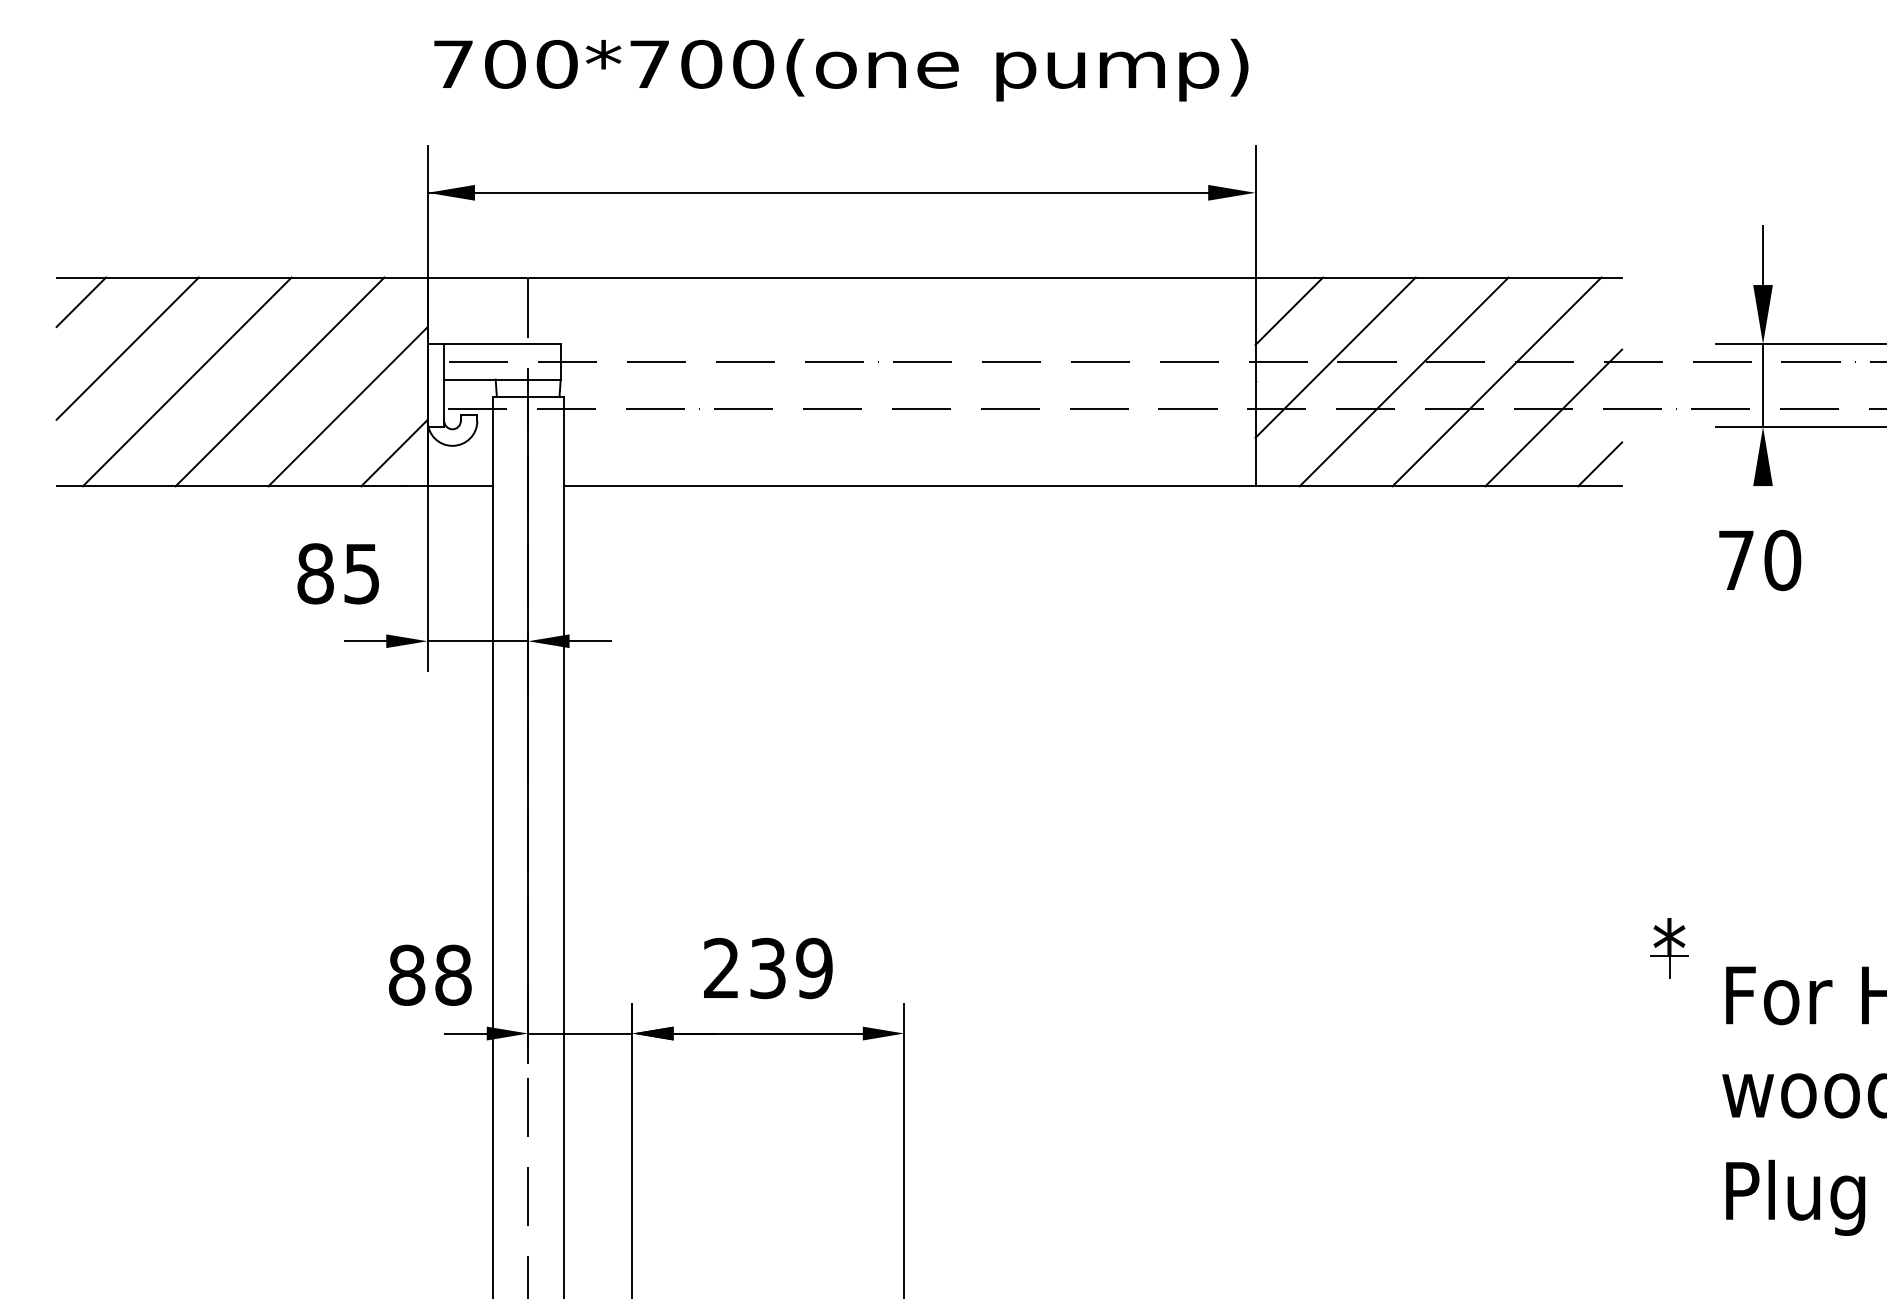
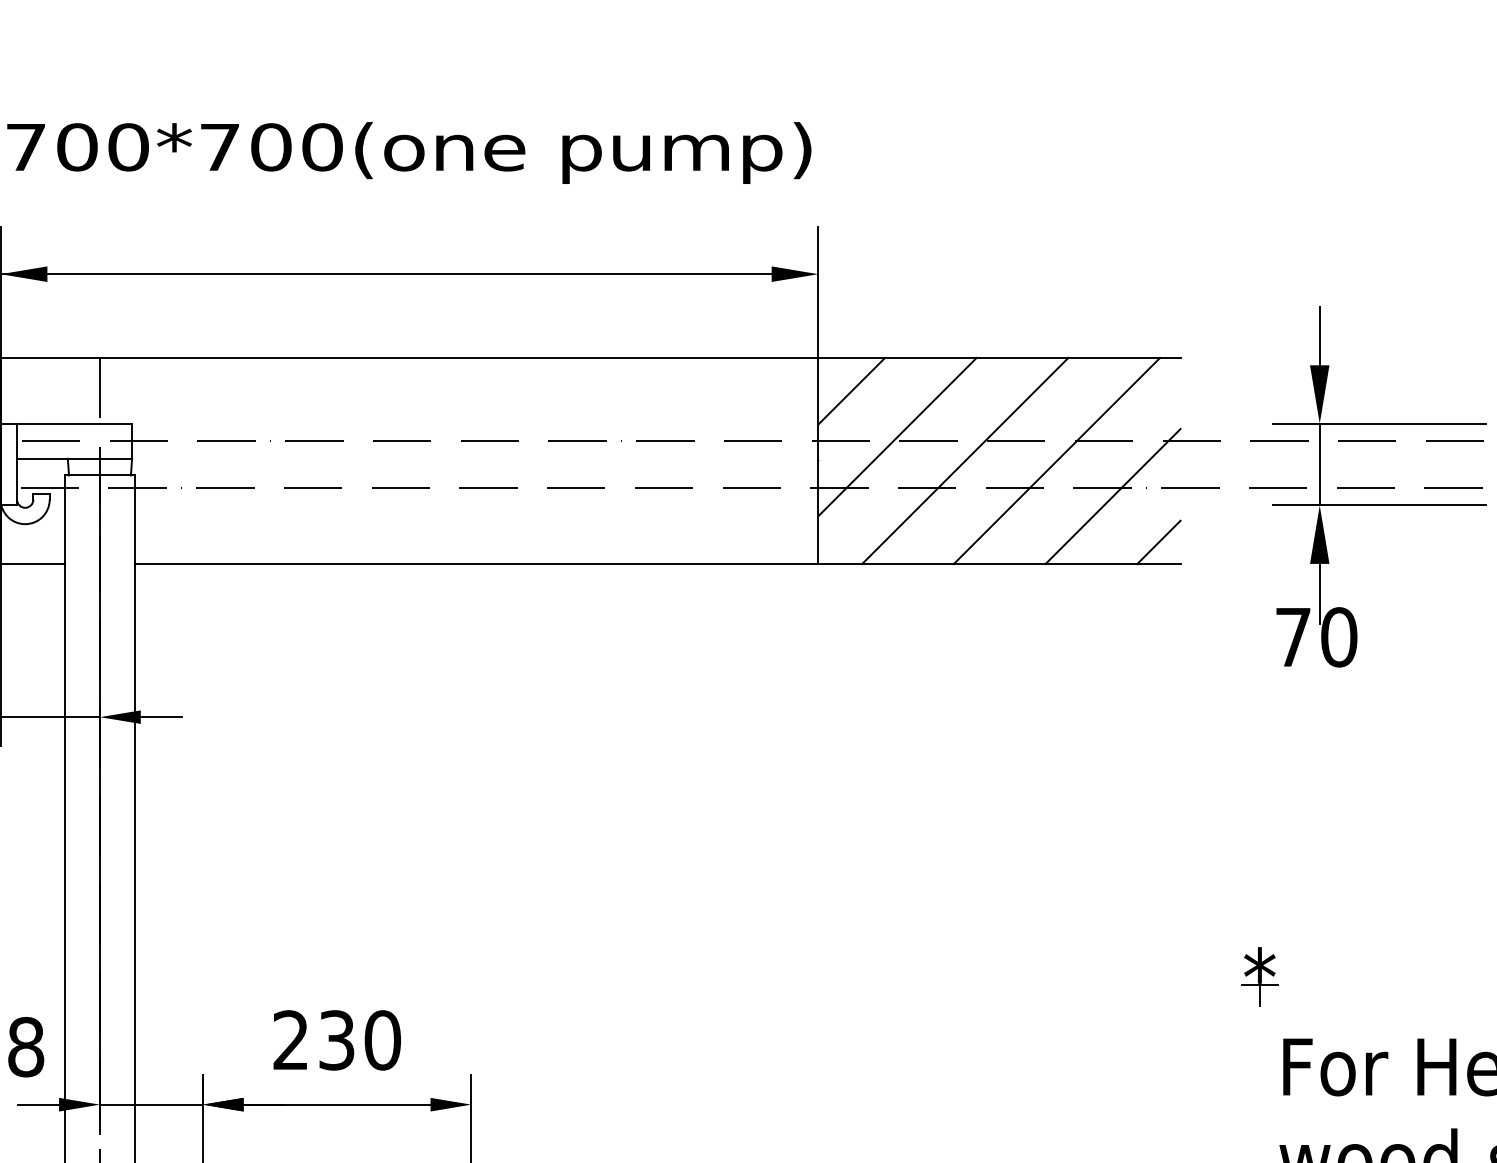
line: (1763, 516) -> (1320, 593), added
part: (1669, 948) -> (1259, 977), moved
text: (814, 968) -> (382, 1040), 239 -> 230

